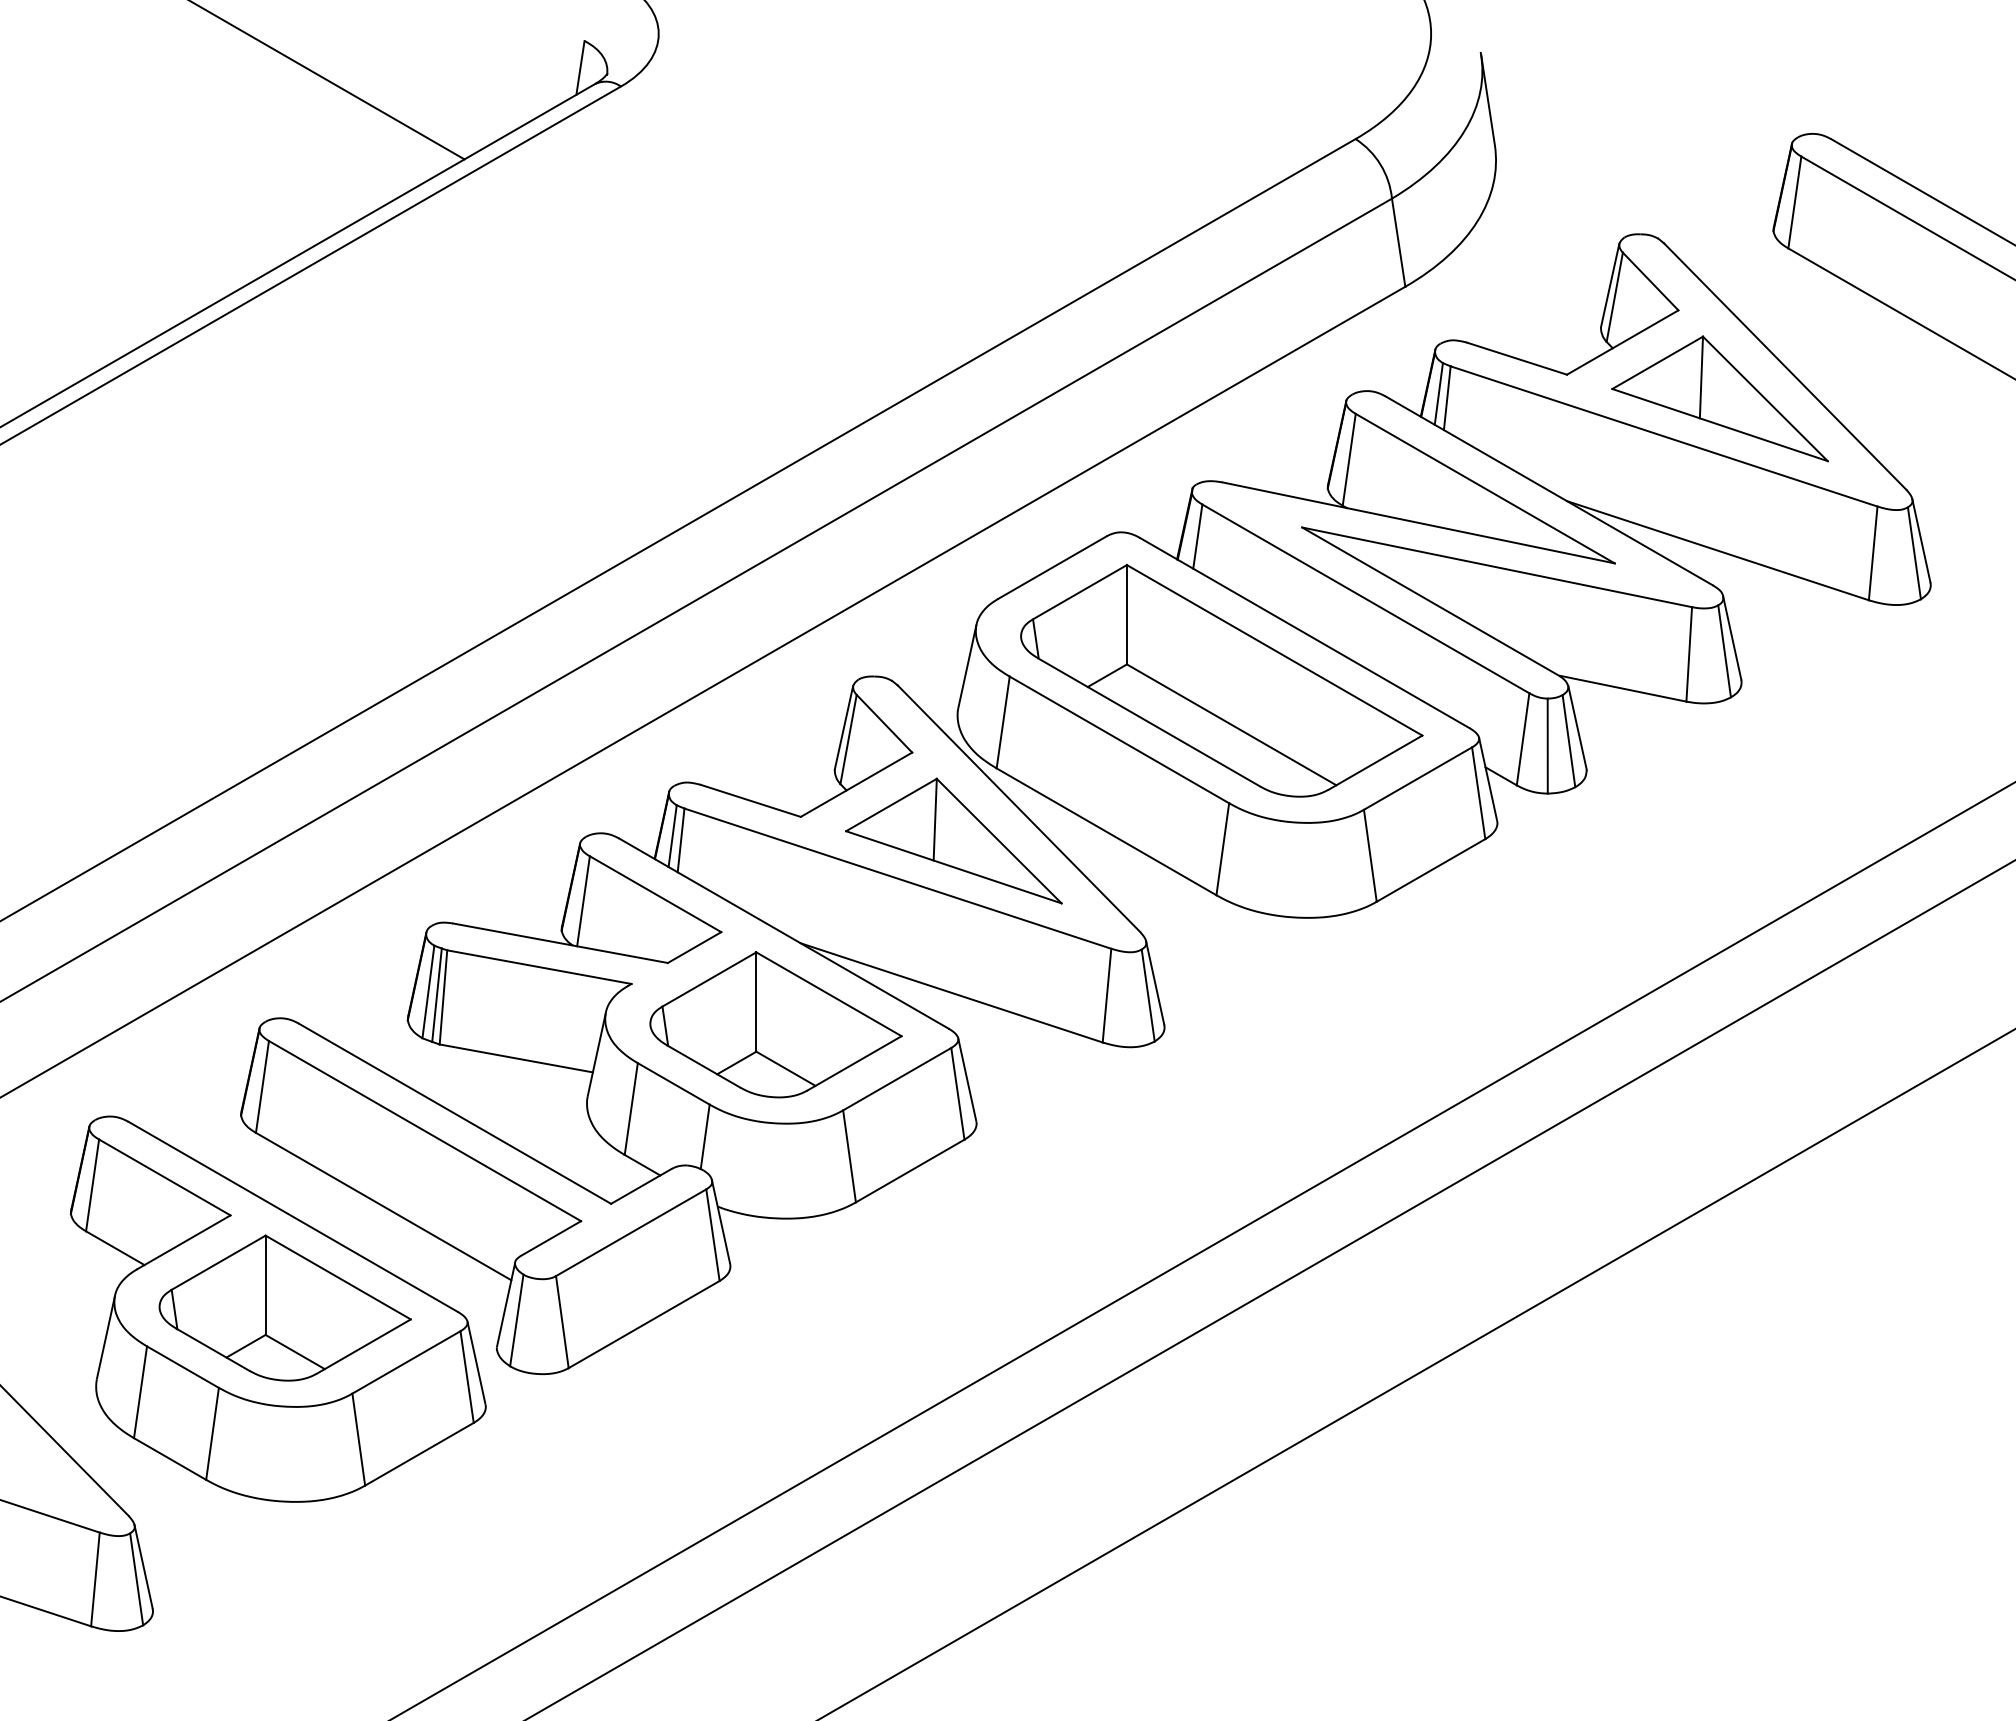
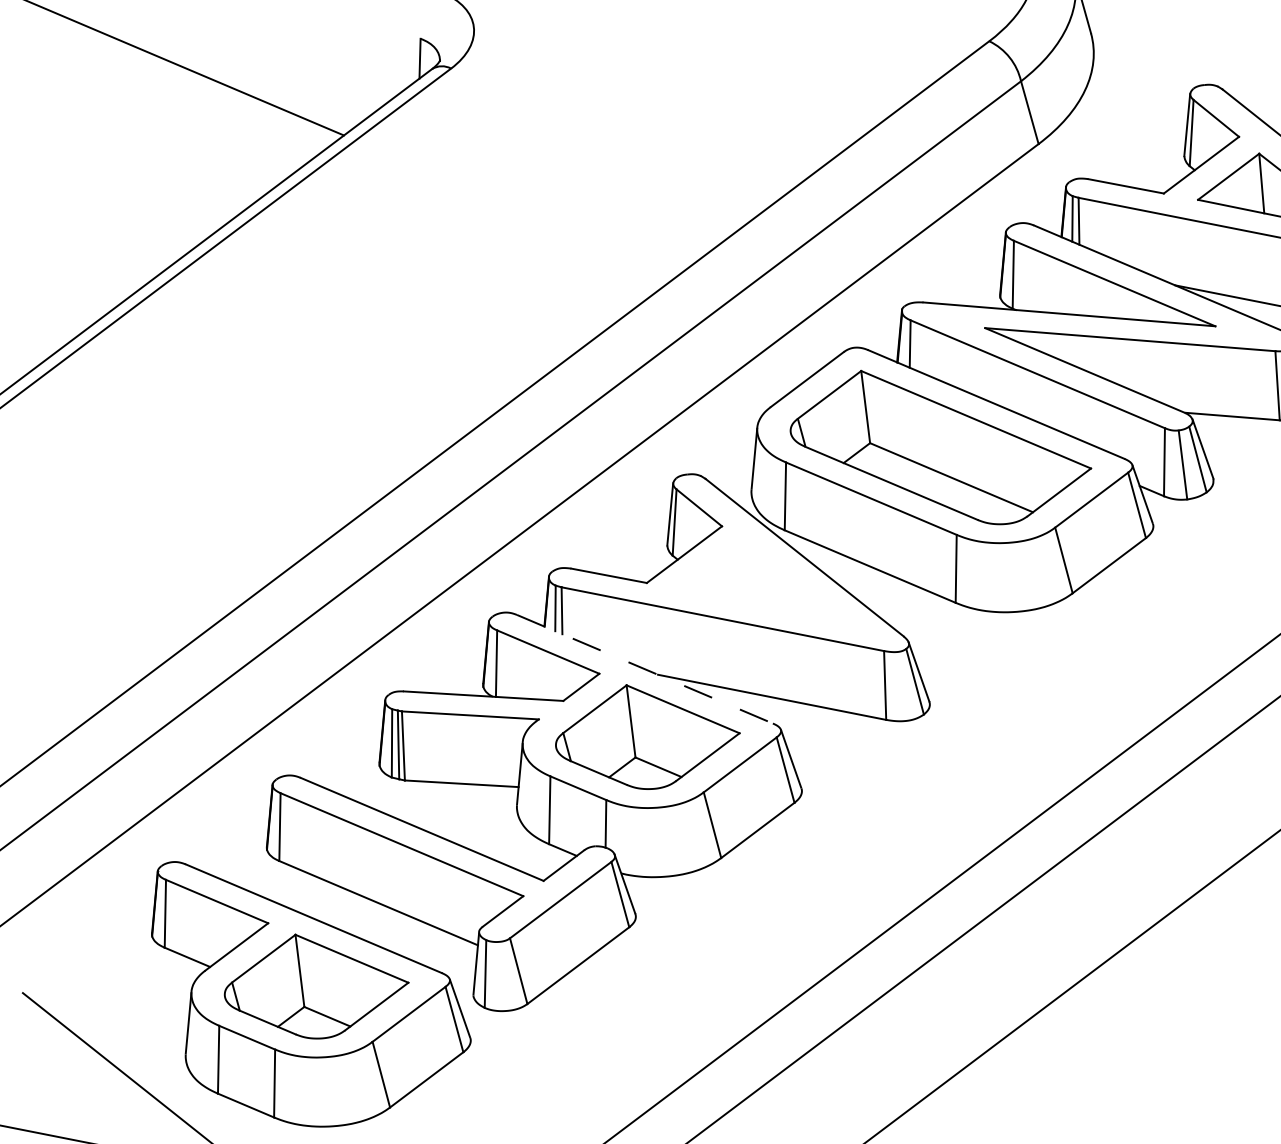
part: (953, 840) -> (759, 586), removed
line: (783, 933) -> (644, 669), solid -> dashed

